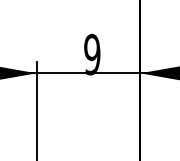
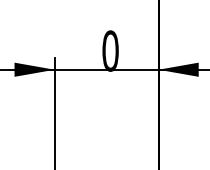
text: (92, 54) -> (110, 50), 9 -> 0

